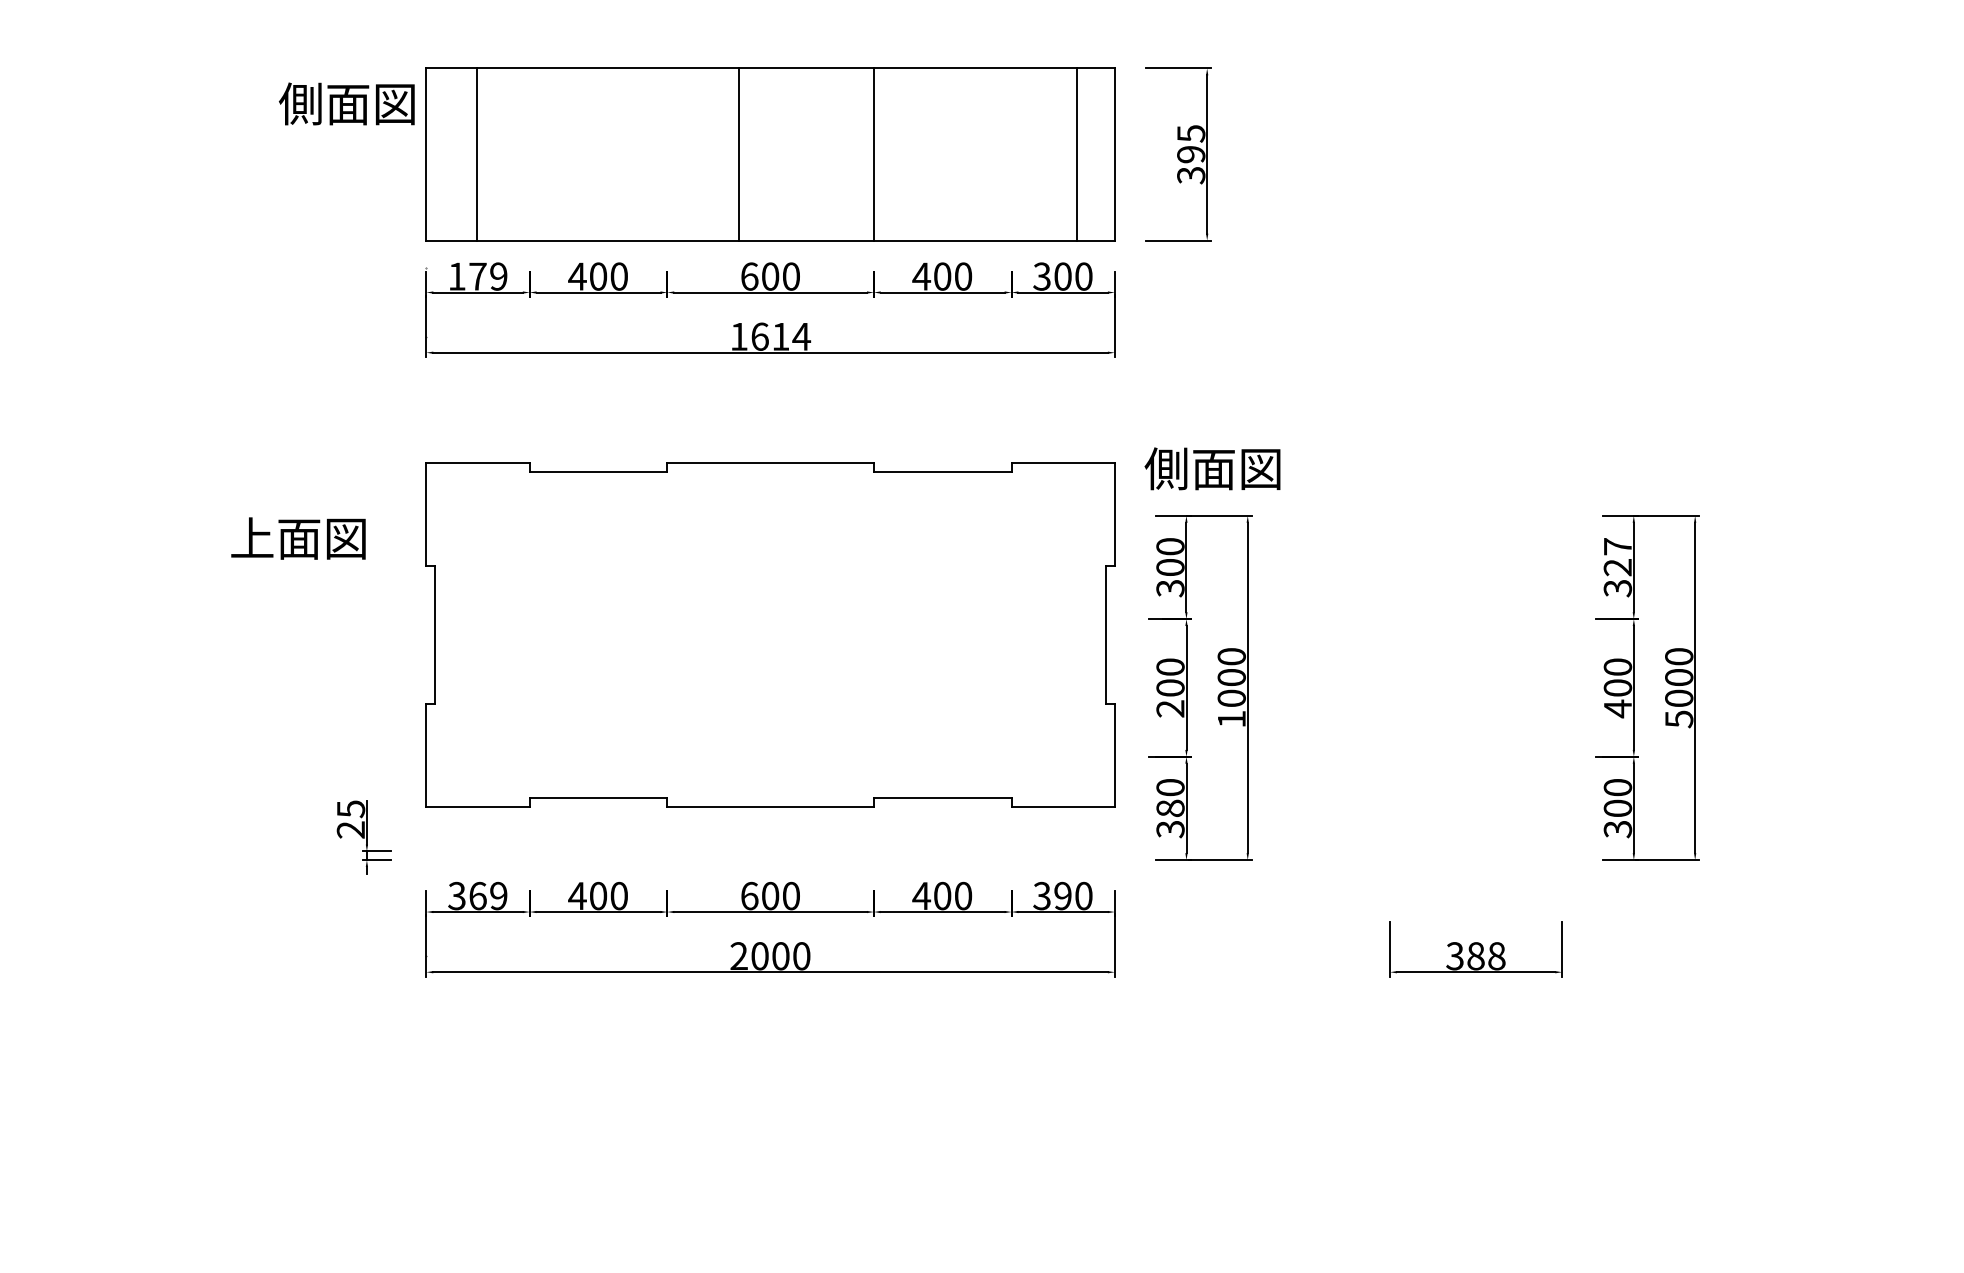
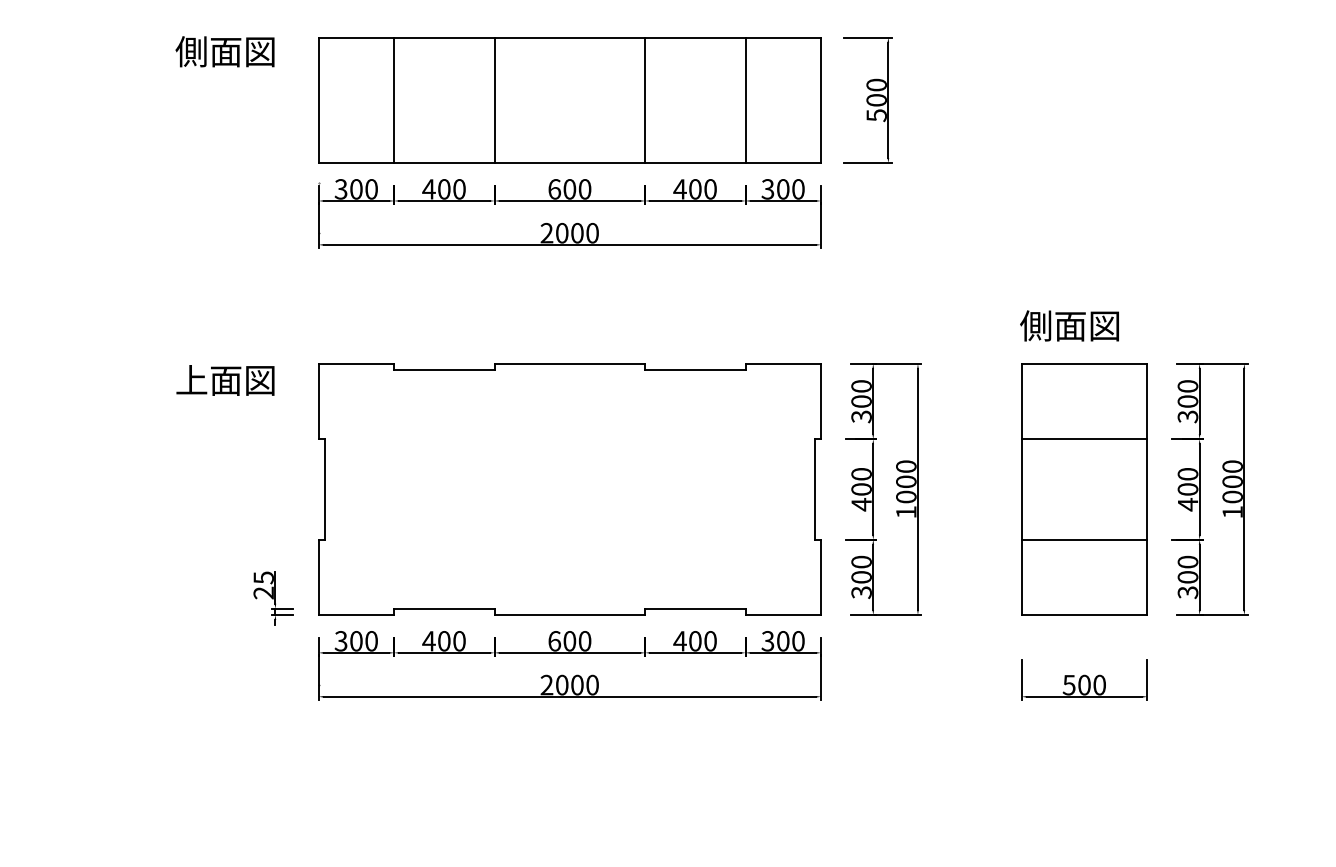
text: (346, 103) -> (224, 51), moved
line: (476, 154) -> (394, 100), moved
line: (739, 154) -> (494, 100), moved
line: (1076, 154) -> (745, 100), moved
text: (1191, 154) -> (876, 100), 395 -> 500
text: (477, 276) -> (356, 189), 179 -> 300
text: (770, 336) -> (569, 233), 1614 -> 2000
text: (1212, 468) -> (1069, 325), moved
text: (1617, 557) -> (1187, 394), 327 -> 300
part: (770, 634) -> (569, 489), moved
part: (1475, 687) -> (1084, 489), added
text: (1170, 708) -> (861, 504), 200 -> 400
text: (1679, 719) -> (1232, 512), 5000 -> 1000
text: (1170, 808) -> (861, 577), 380 -> 300
text: (488, 895) -> (364, 640), 369 -> 300
text: (1062, 896) -> (782, 641), 390 -> 300
text: (1475, 956) -> (1084, 685), 388 -> 500

